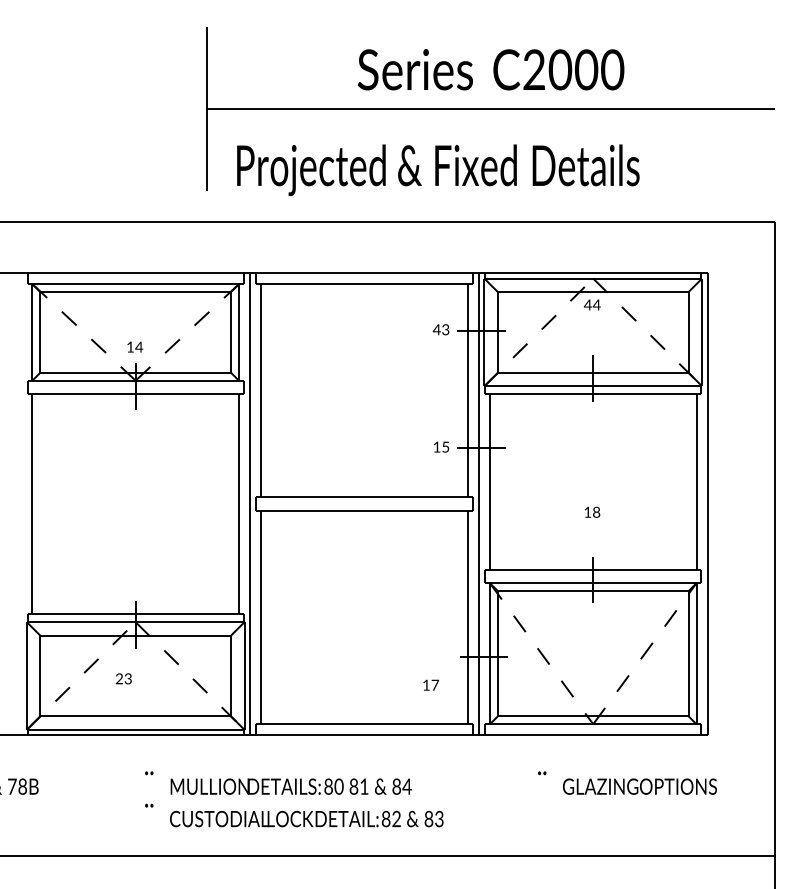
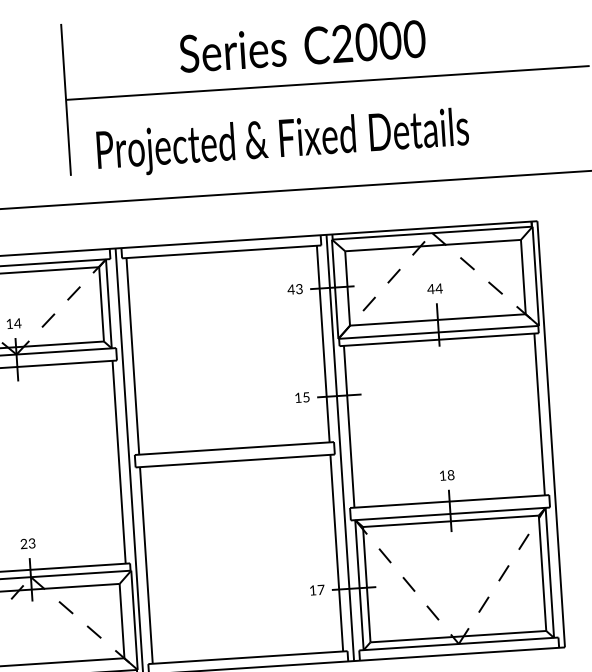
text: (490, 69) -> (301, 46), moved
text: (592, 304) -> (435, 288), moved
text: (592, 511) -> (447, 474), moved
text: (123, 678) -> (27, 543), moved
text: (430, 684) -> (316, 589), moved

